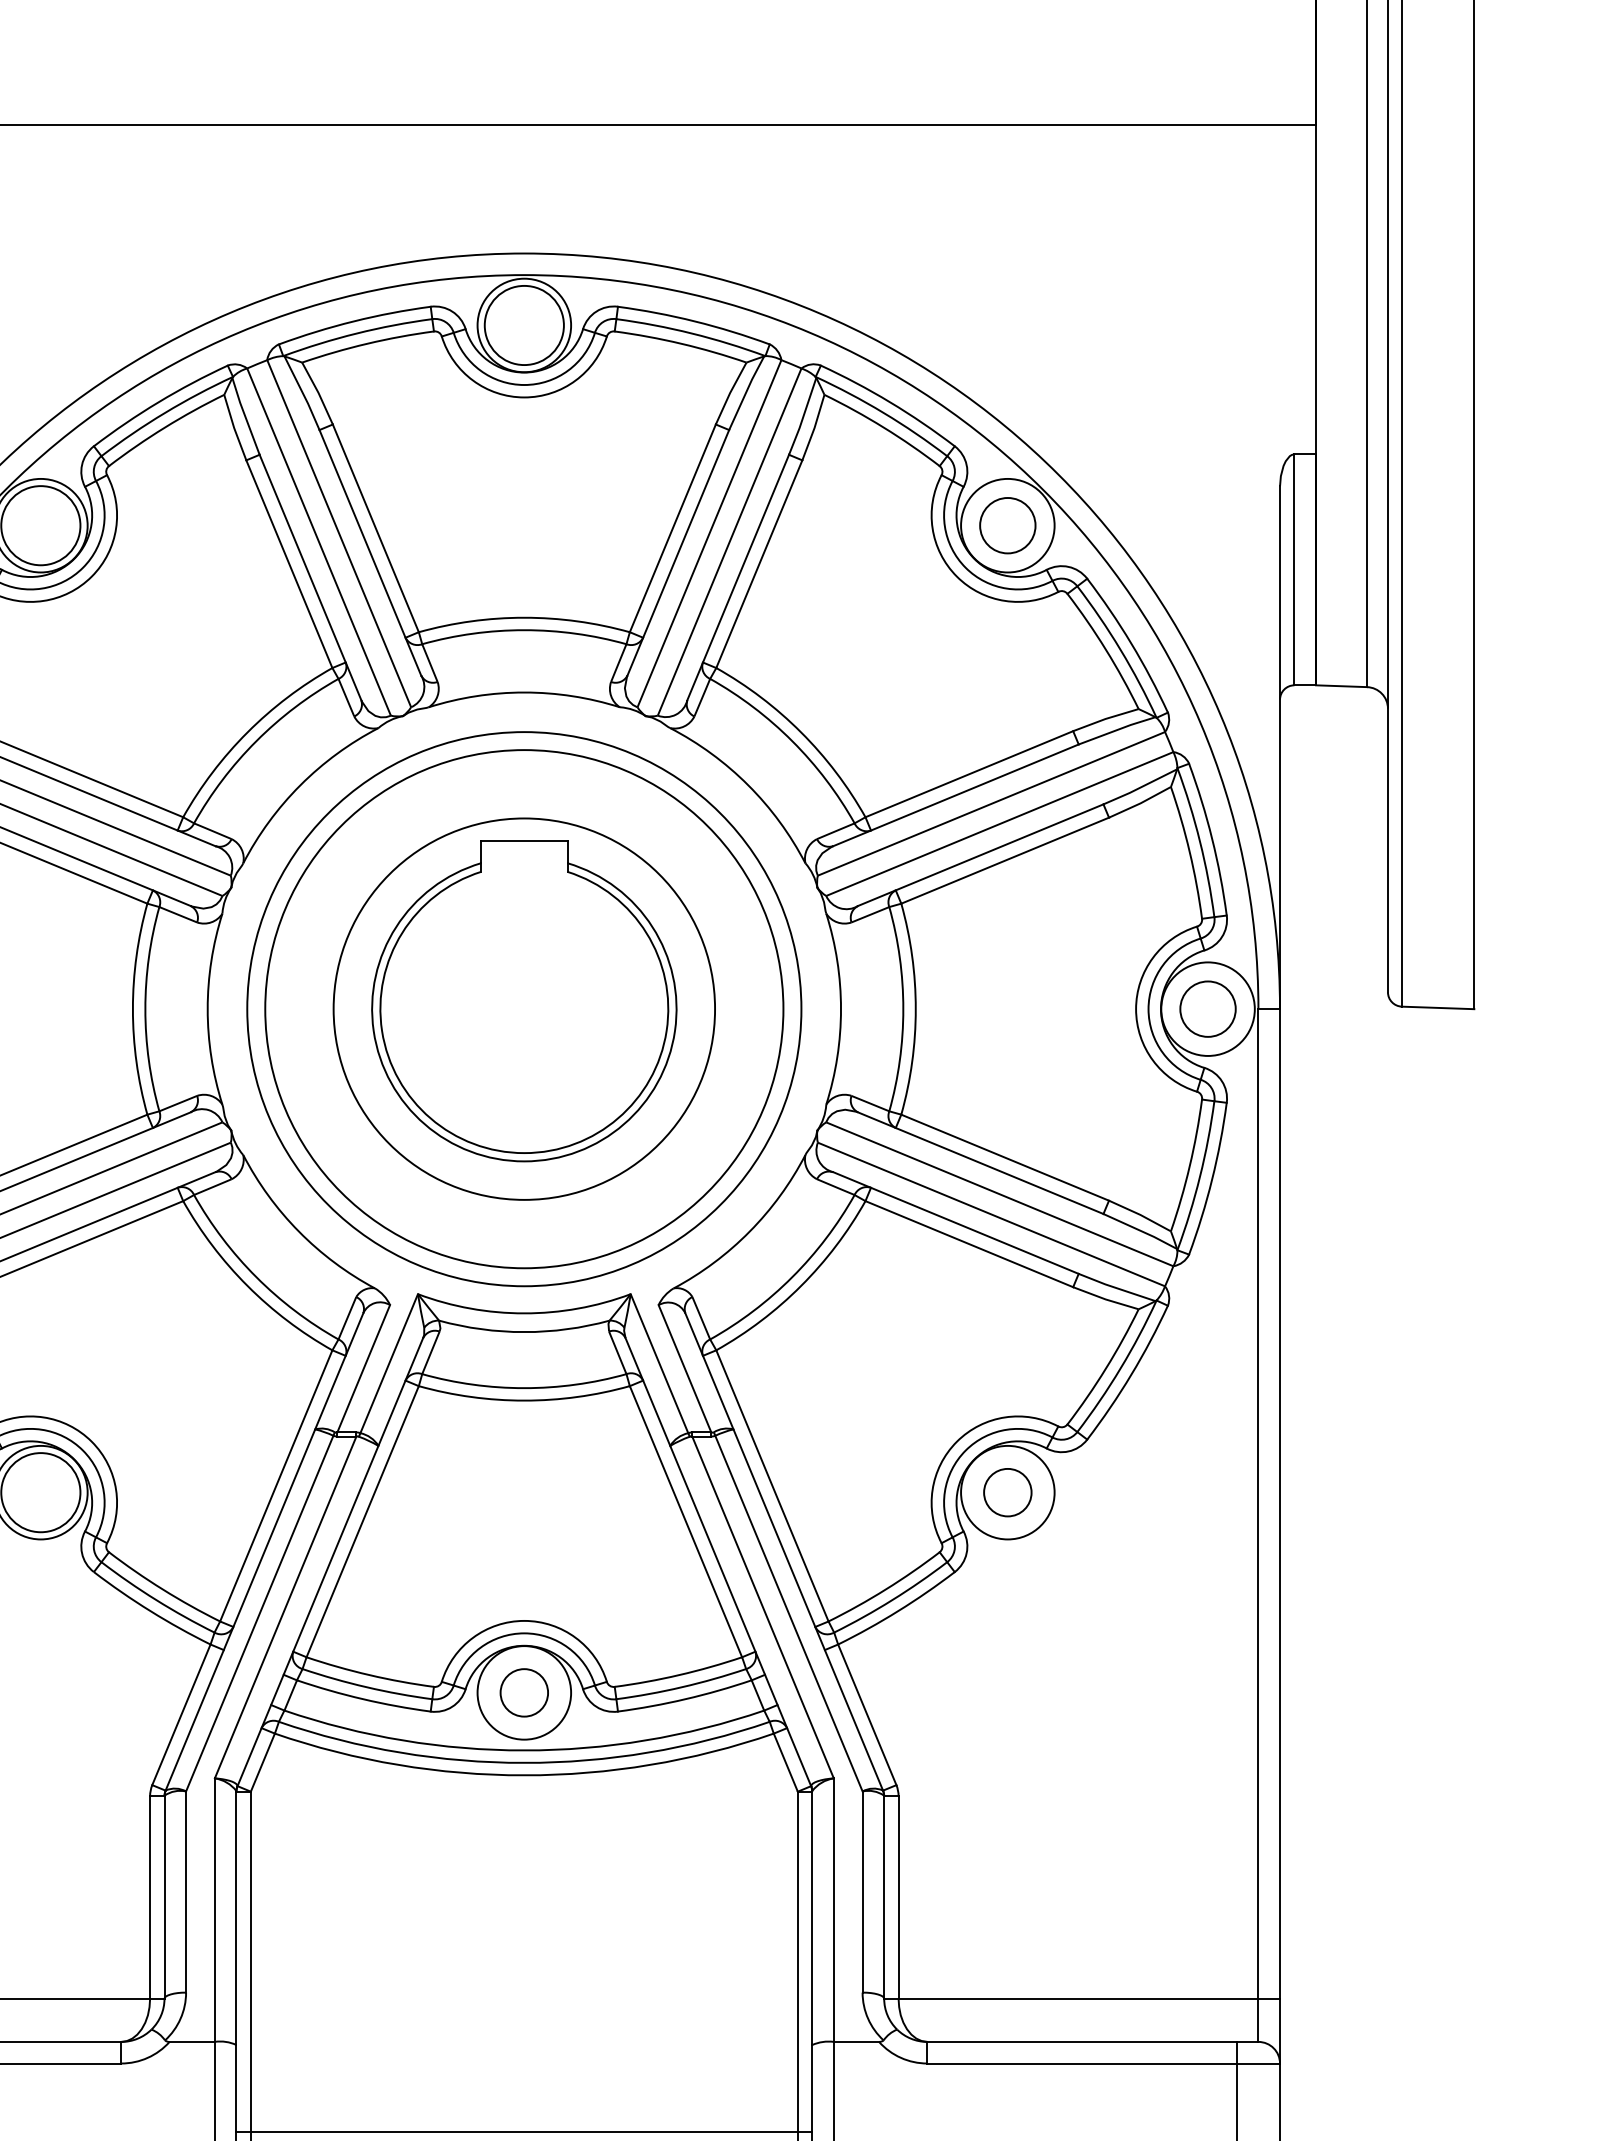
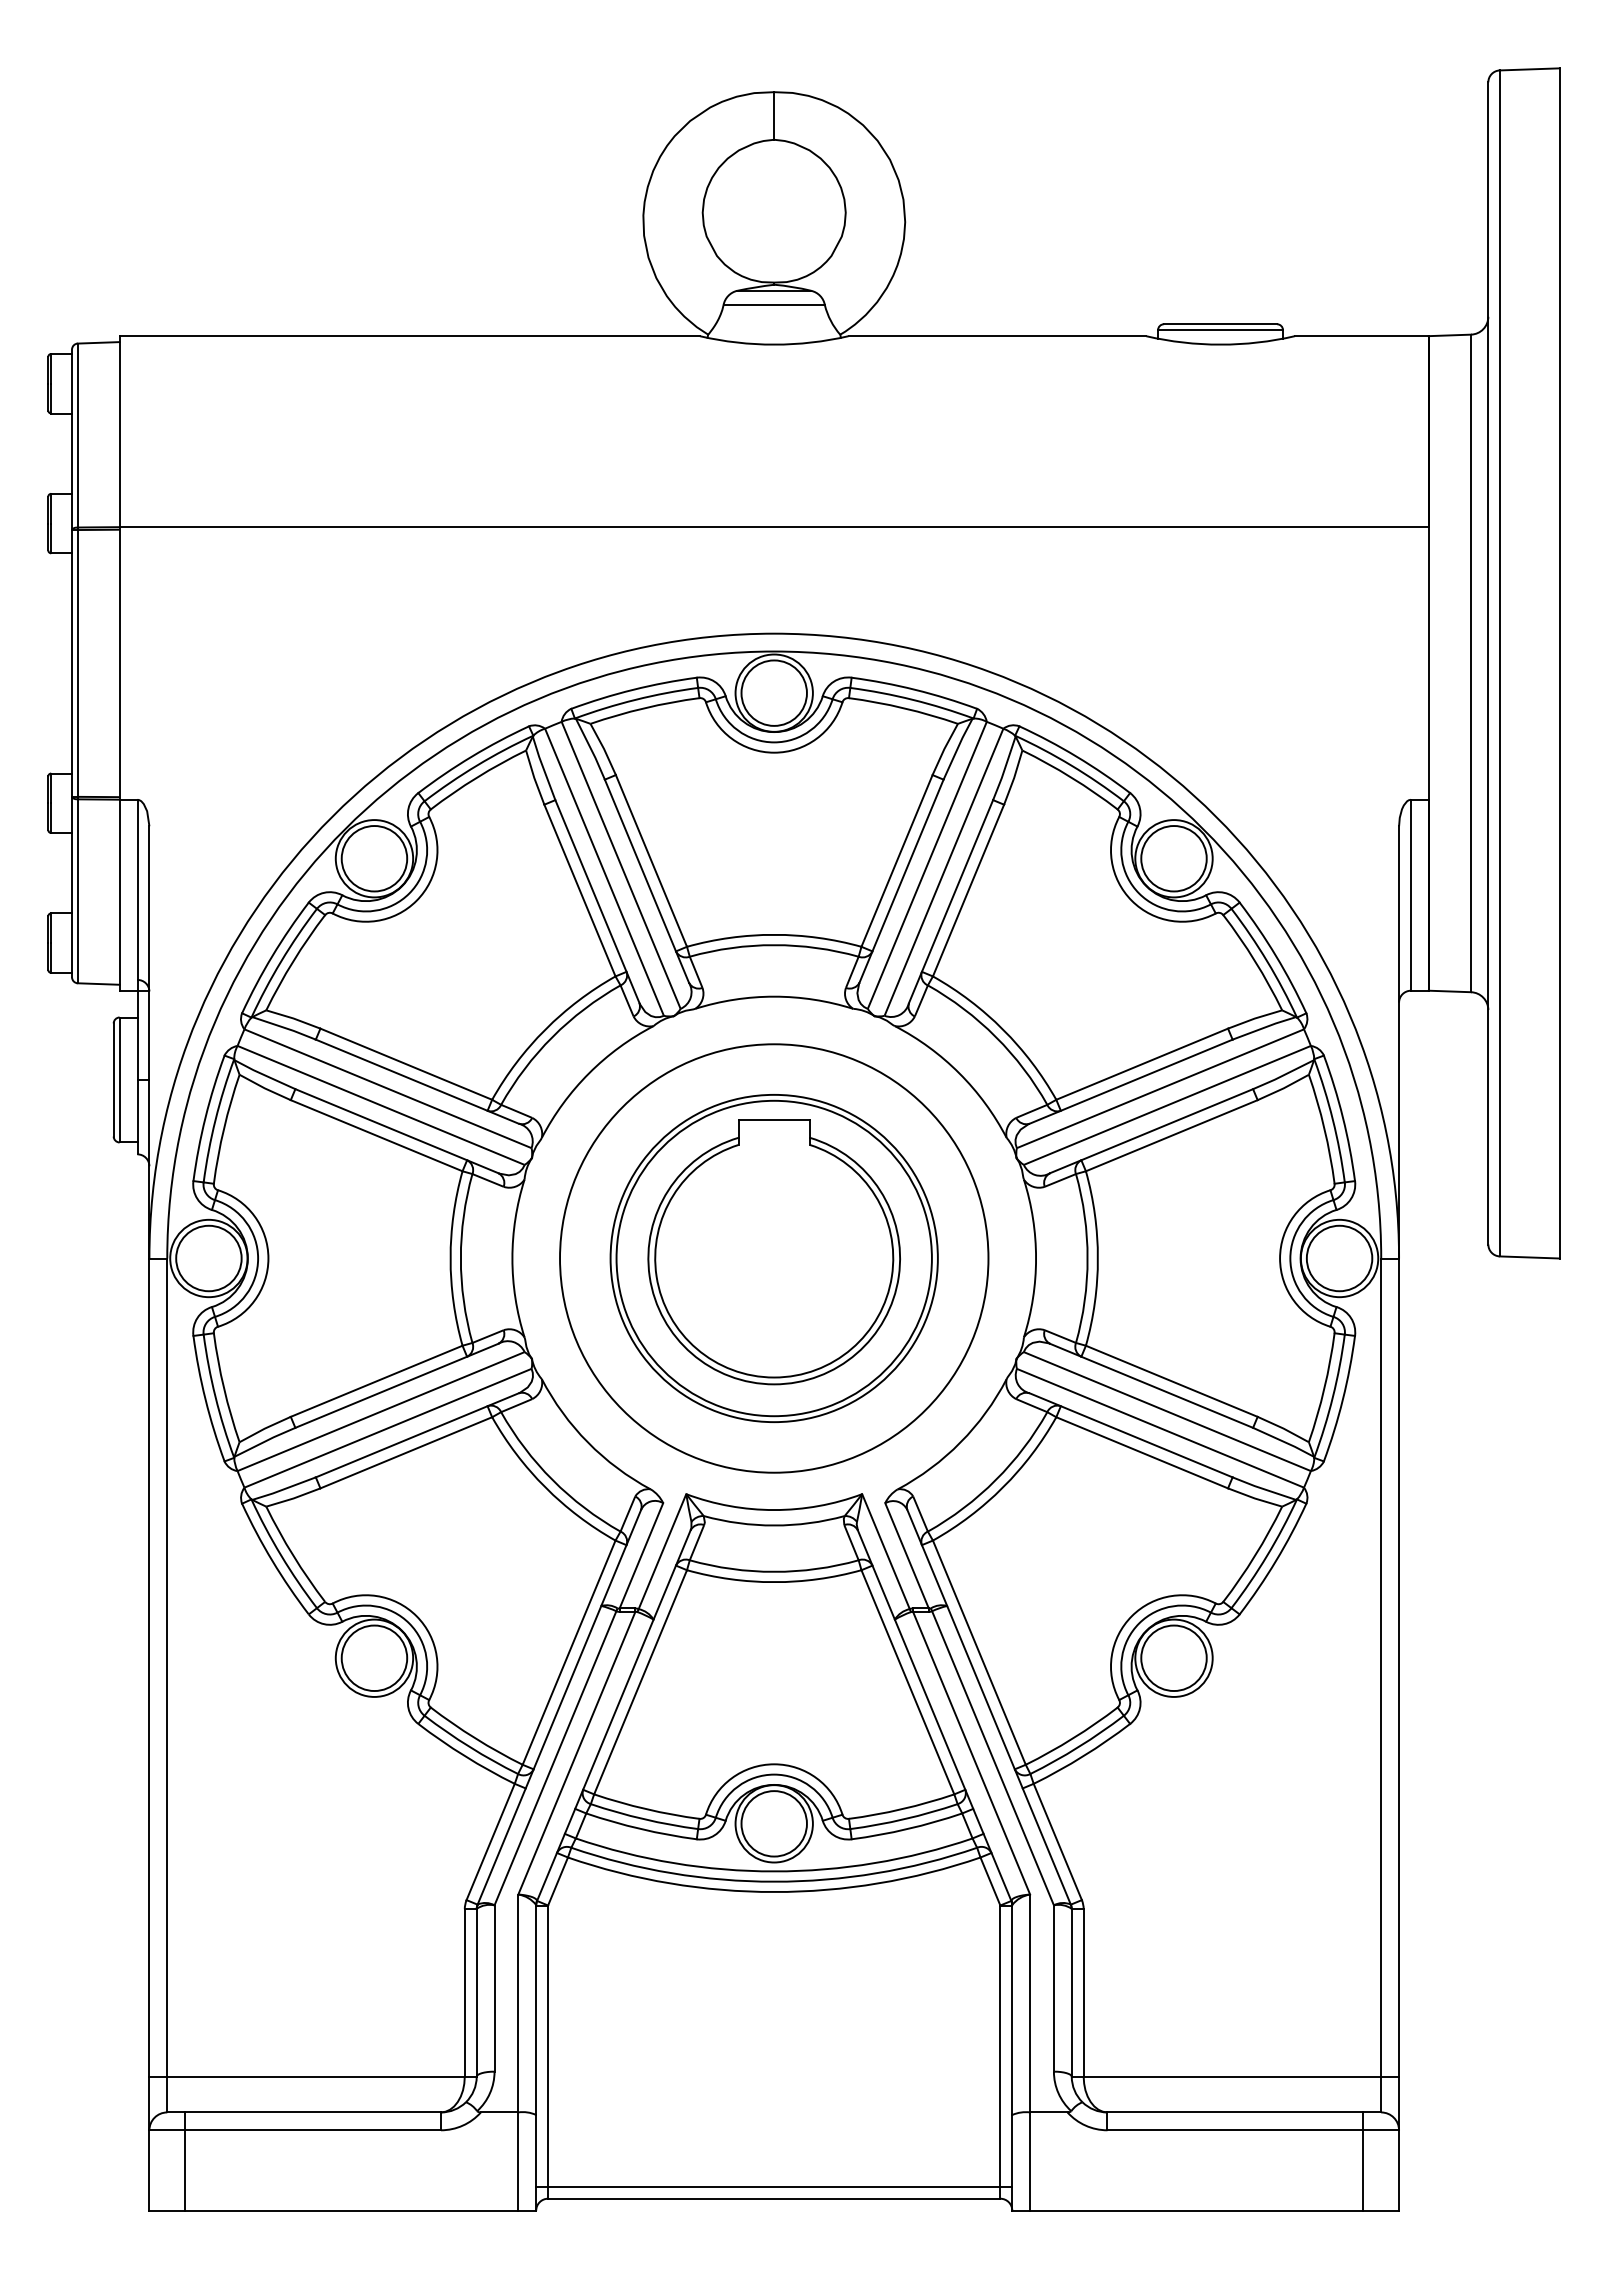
circle: (1007, 525) -> (1173, 858), size x1.43
circle: (523, 1009) -> (773, 1258), size x0.71
circle: (1207, 1009) -> (1339, 1258), size x1.43
circle: (1007, 1492) -> (1173, 1658), size x1.67
circle: (523, 1692) -> (773, 1823), size x1.67

